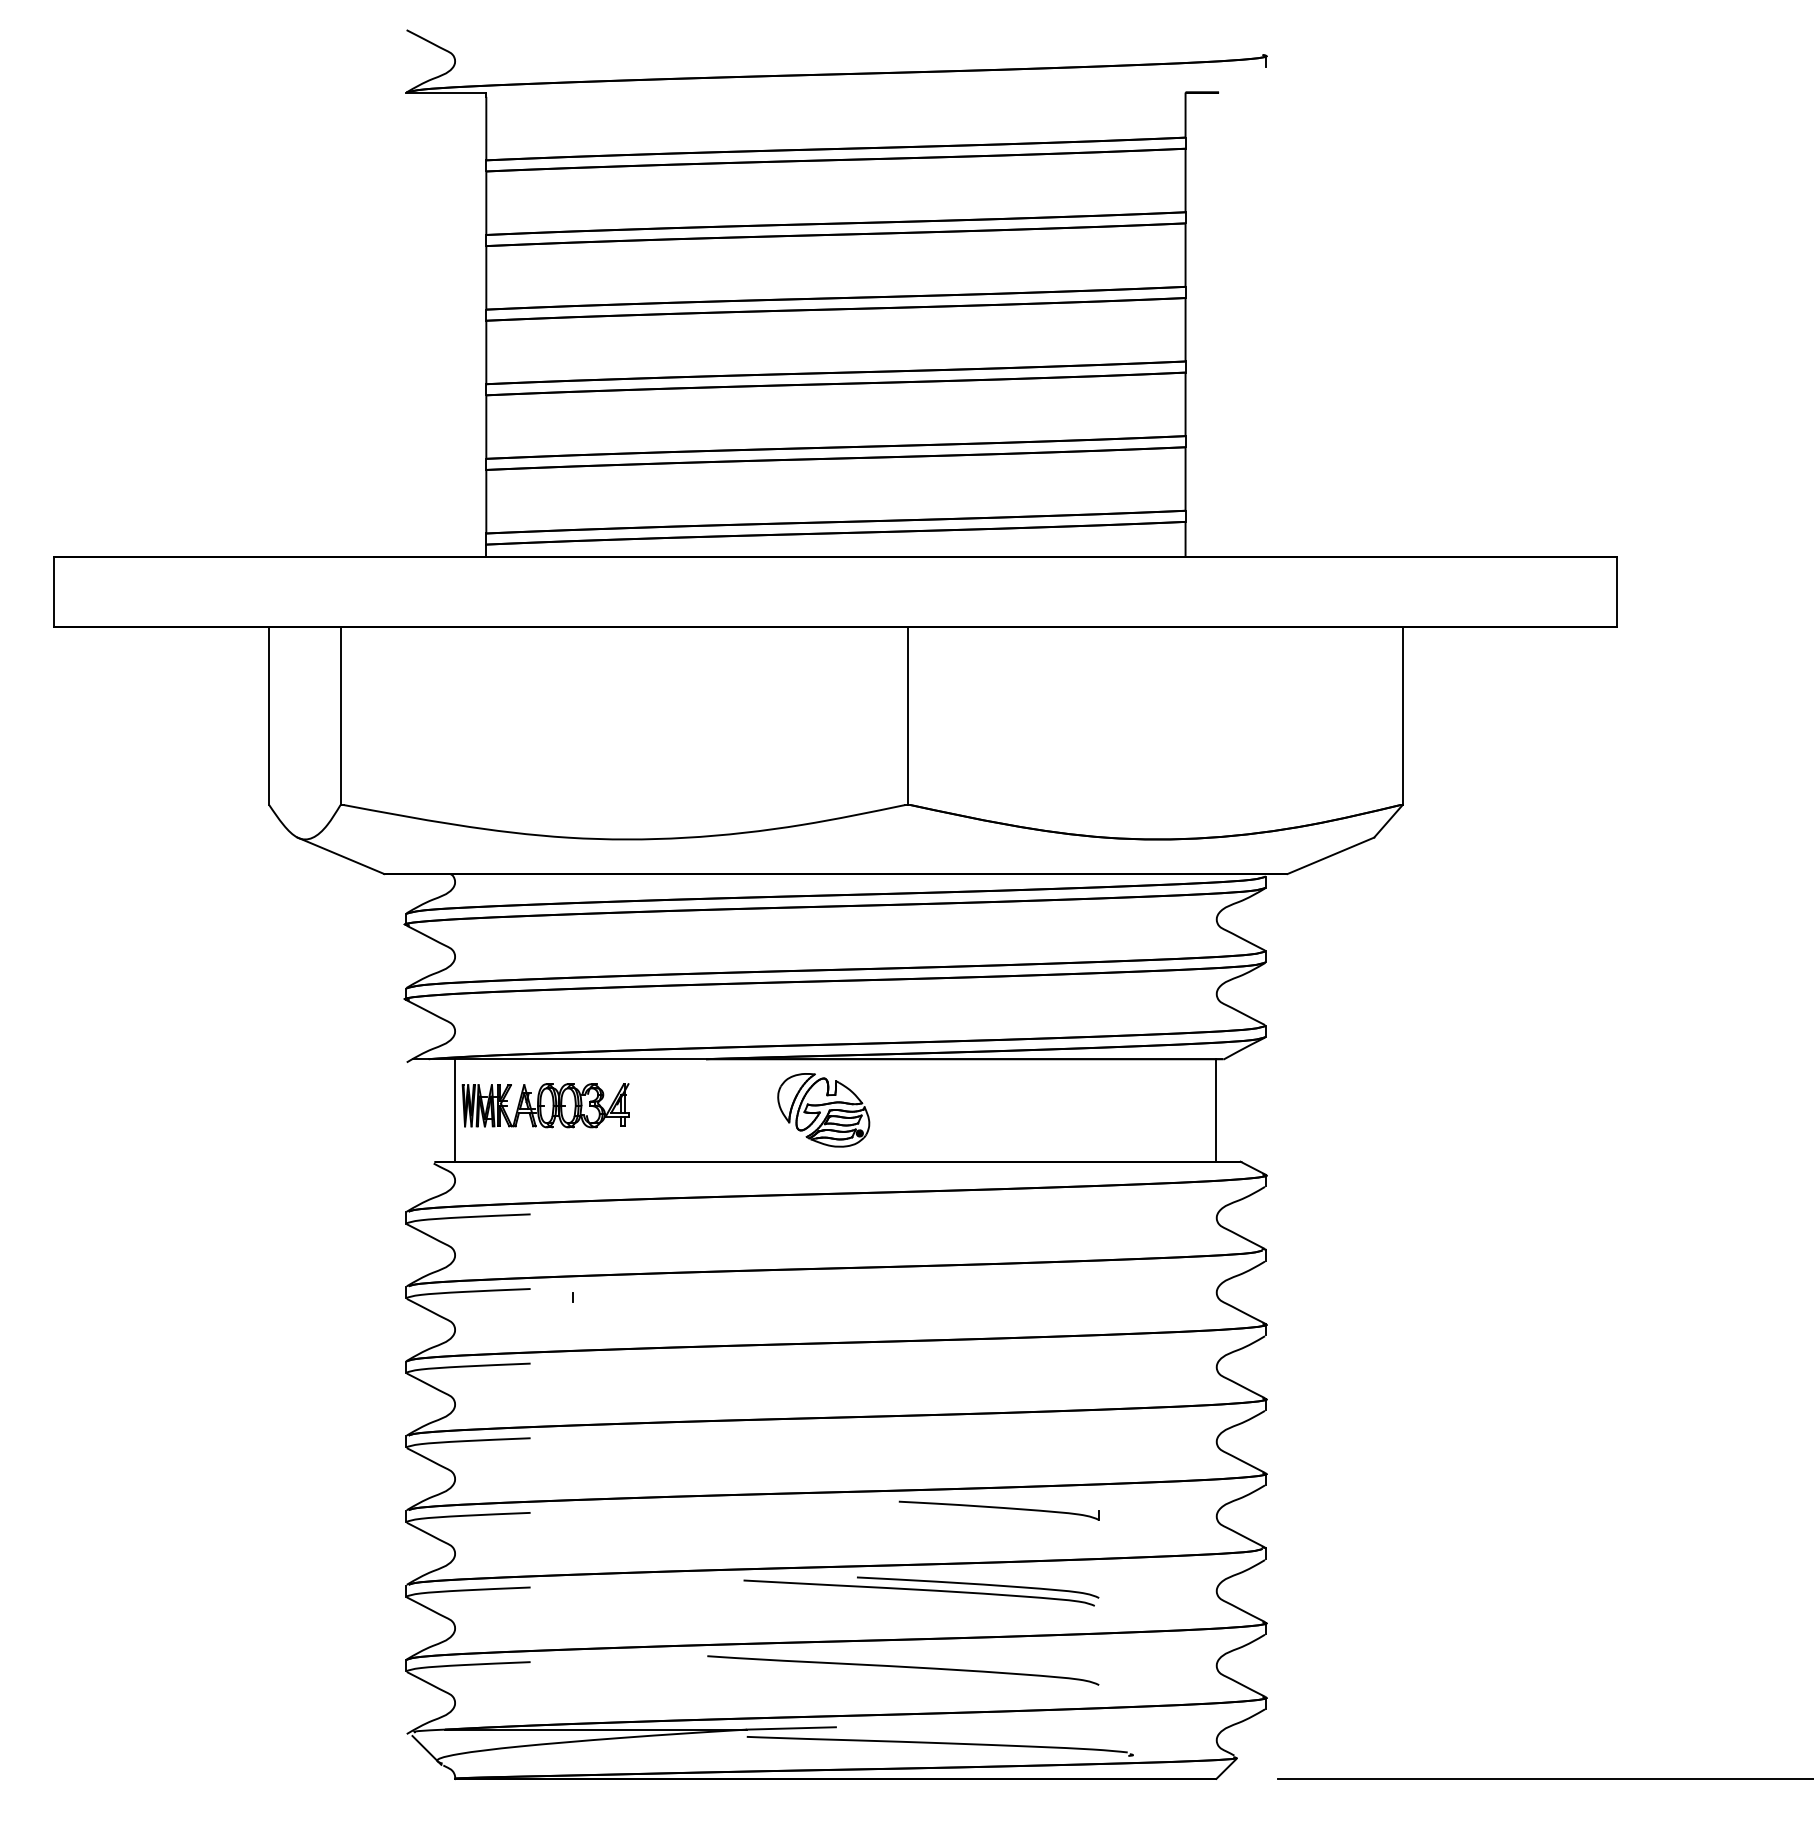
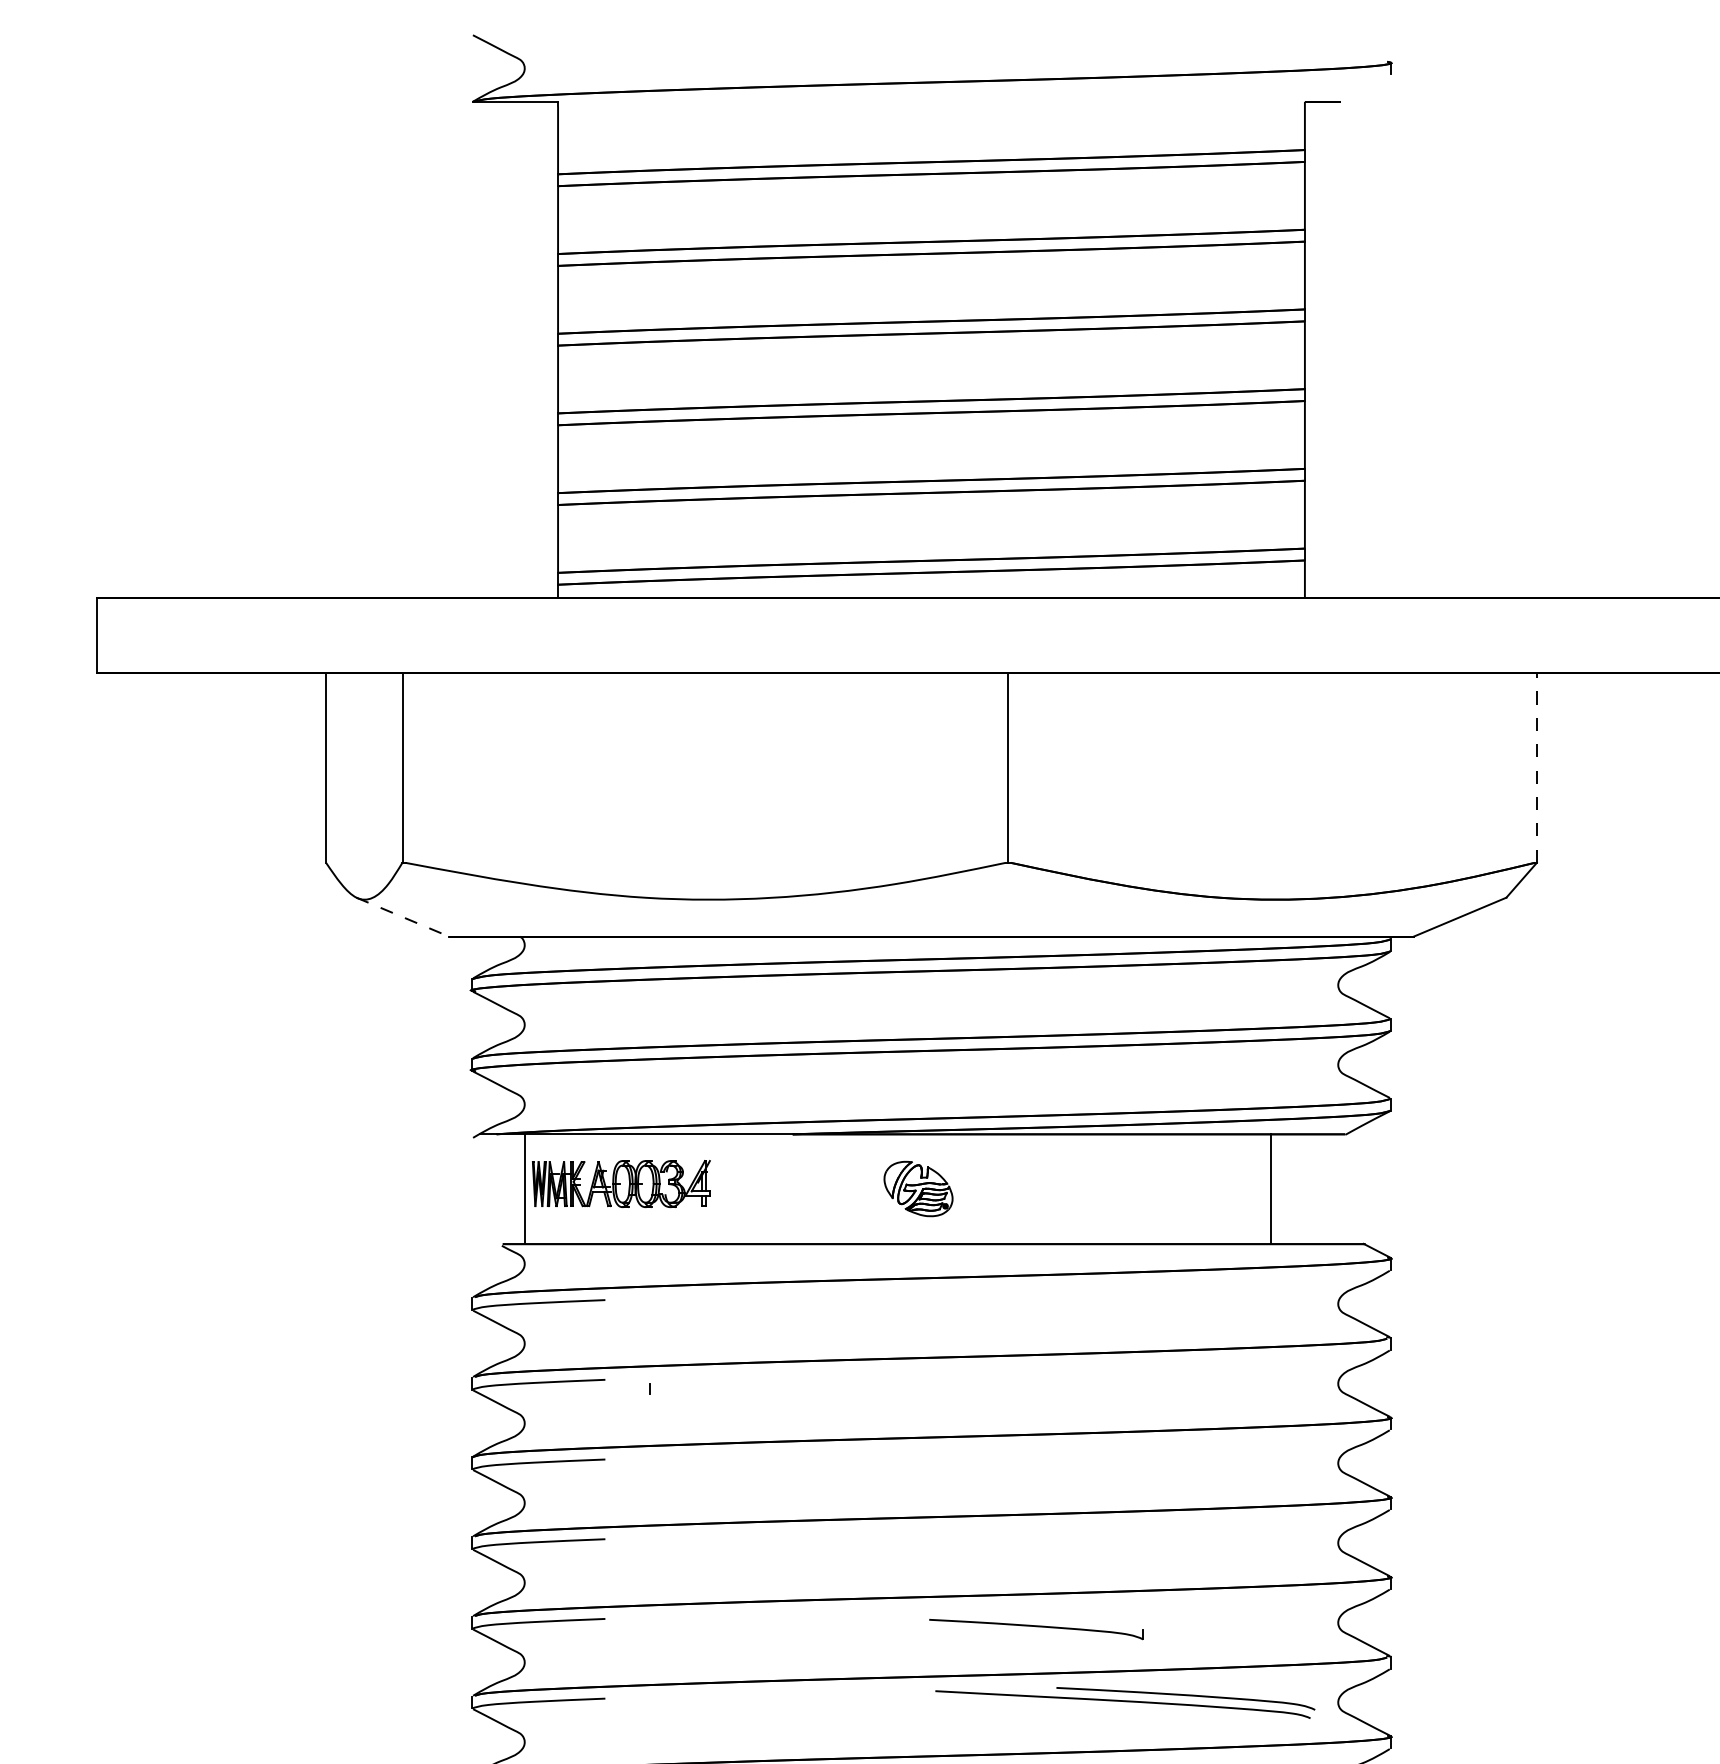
line: (1403, 716) -> (1537, 768), solid -> dashed
line: (341, 856) -> (403, 917), solid -> dashed
part: (823, 1110) -> (918, 1189), size x0.7
line: (1216, 1110) -> (1270, 1189), moved
part: (998, 1510) -> (1035, 1629), moved
part: (921, 1591) -> (1125, 1702), moved

